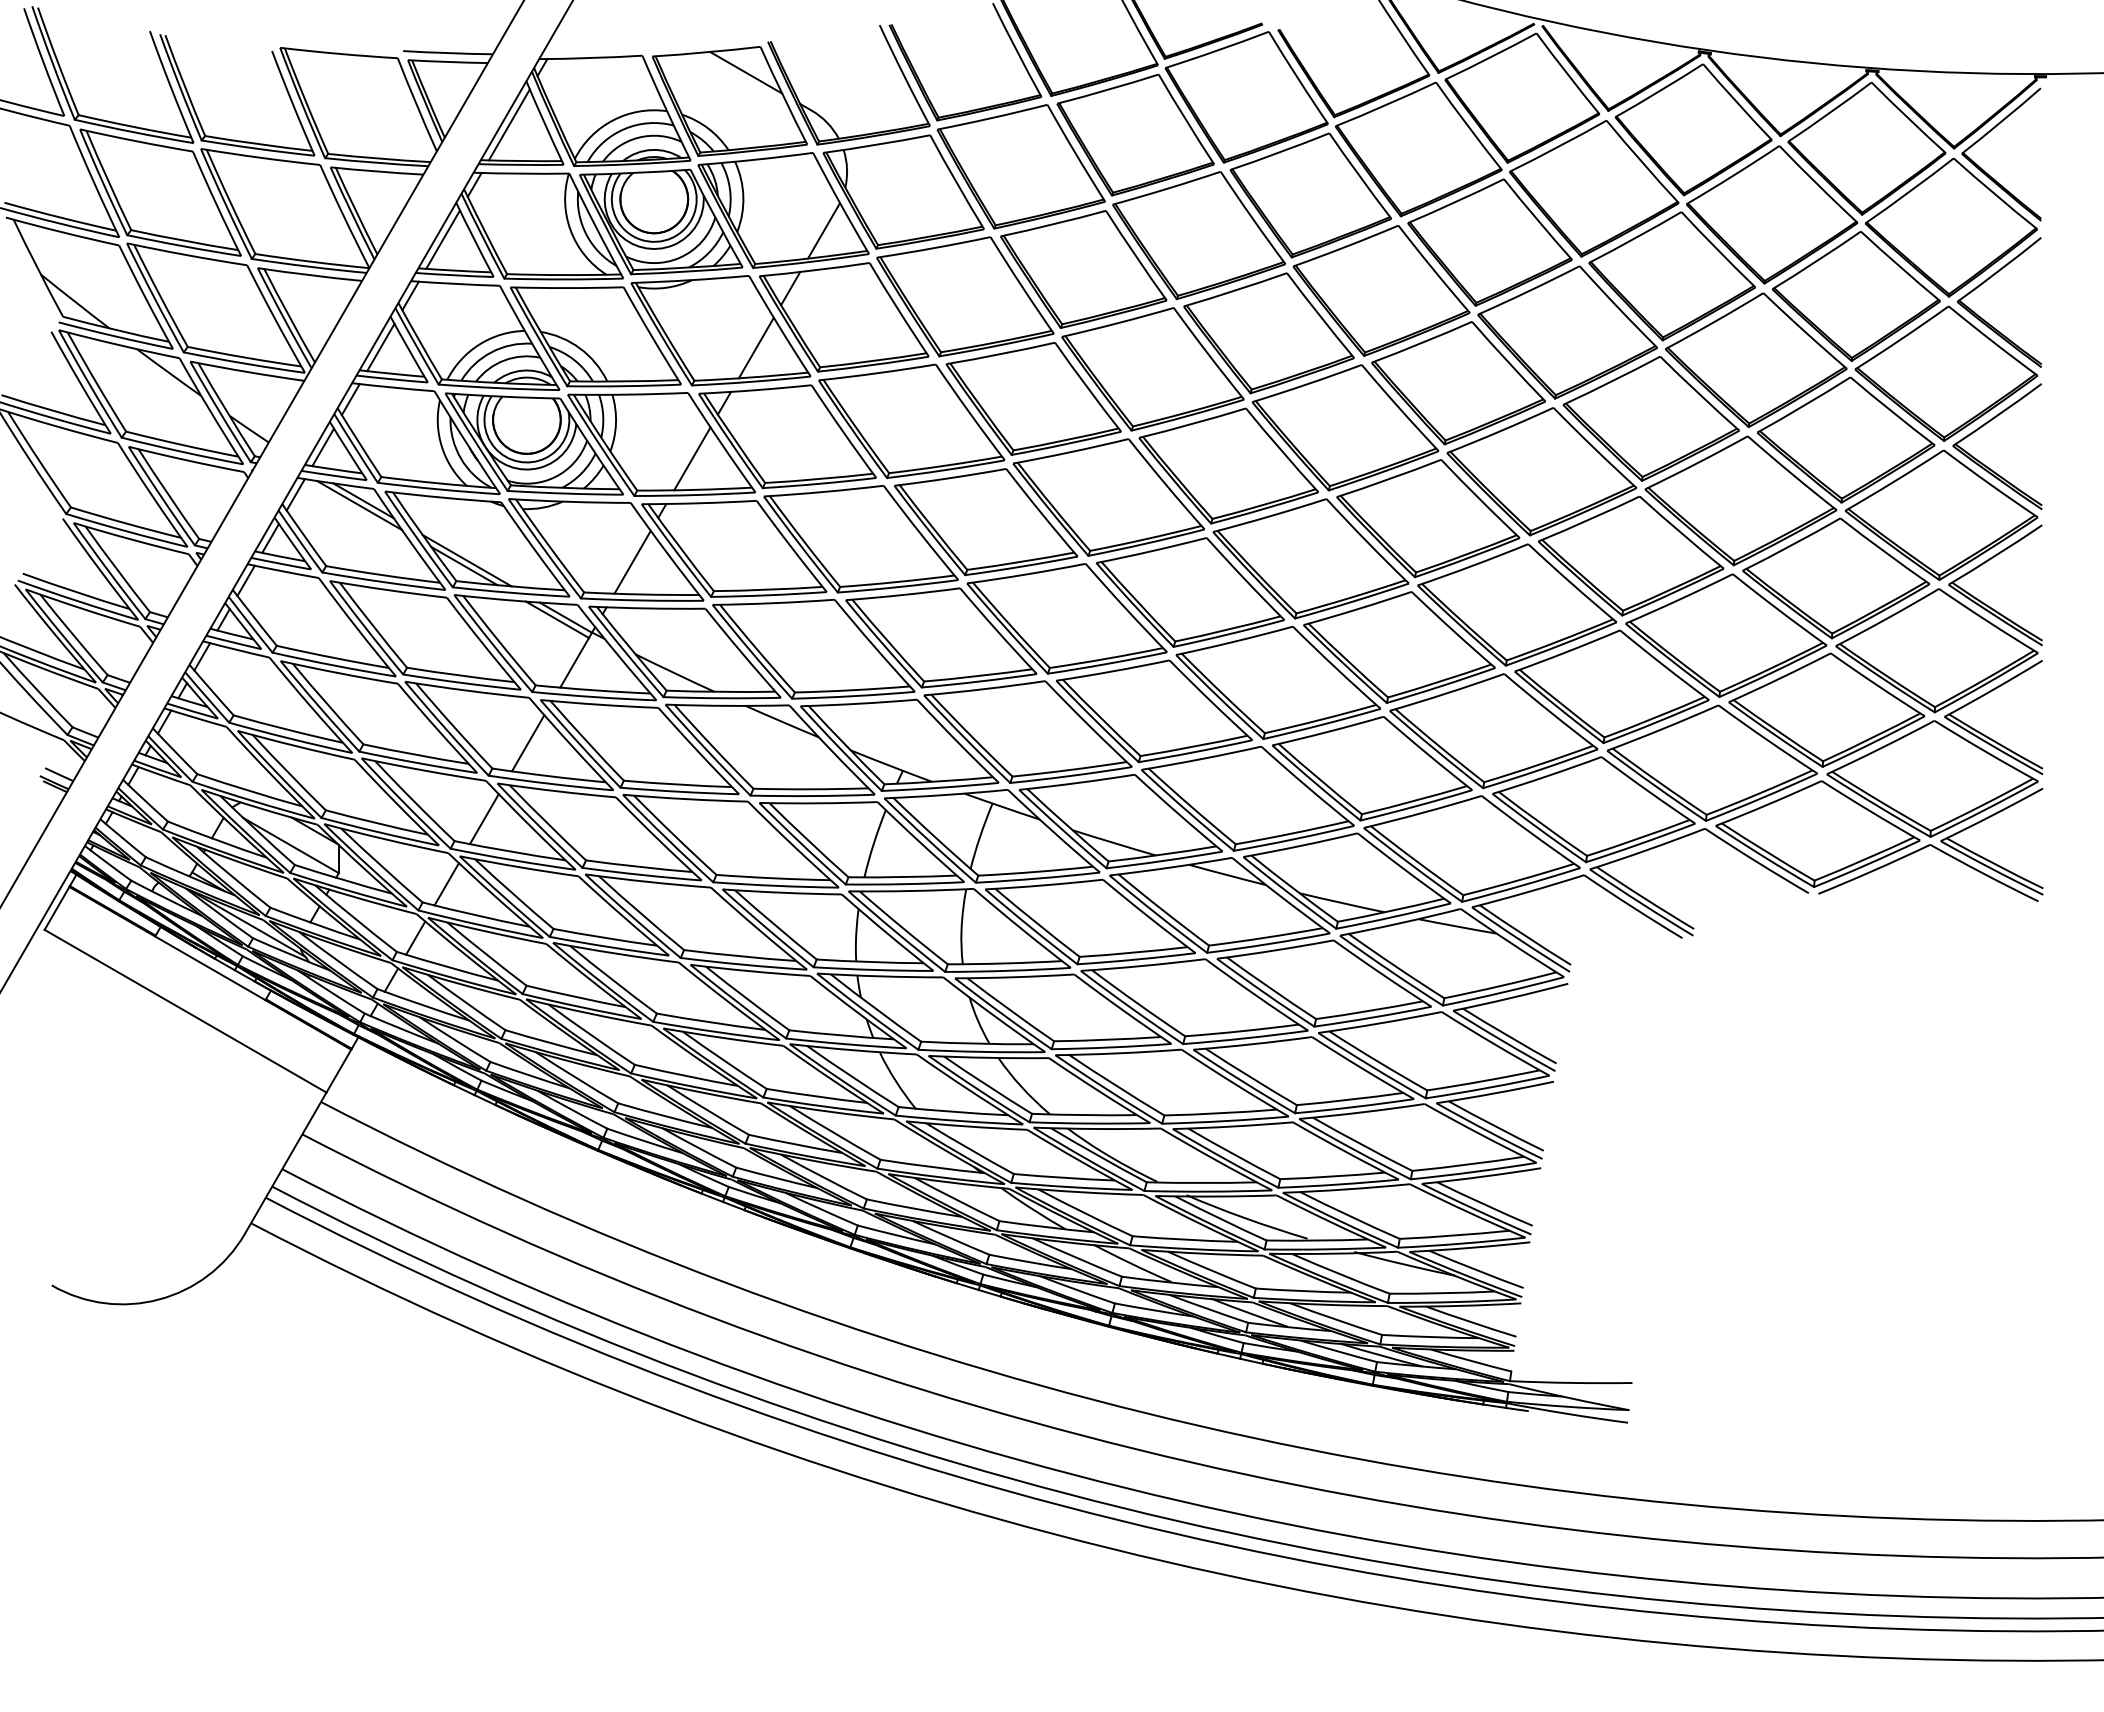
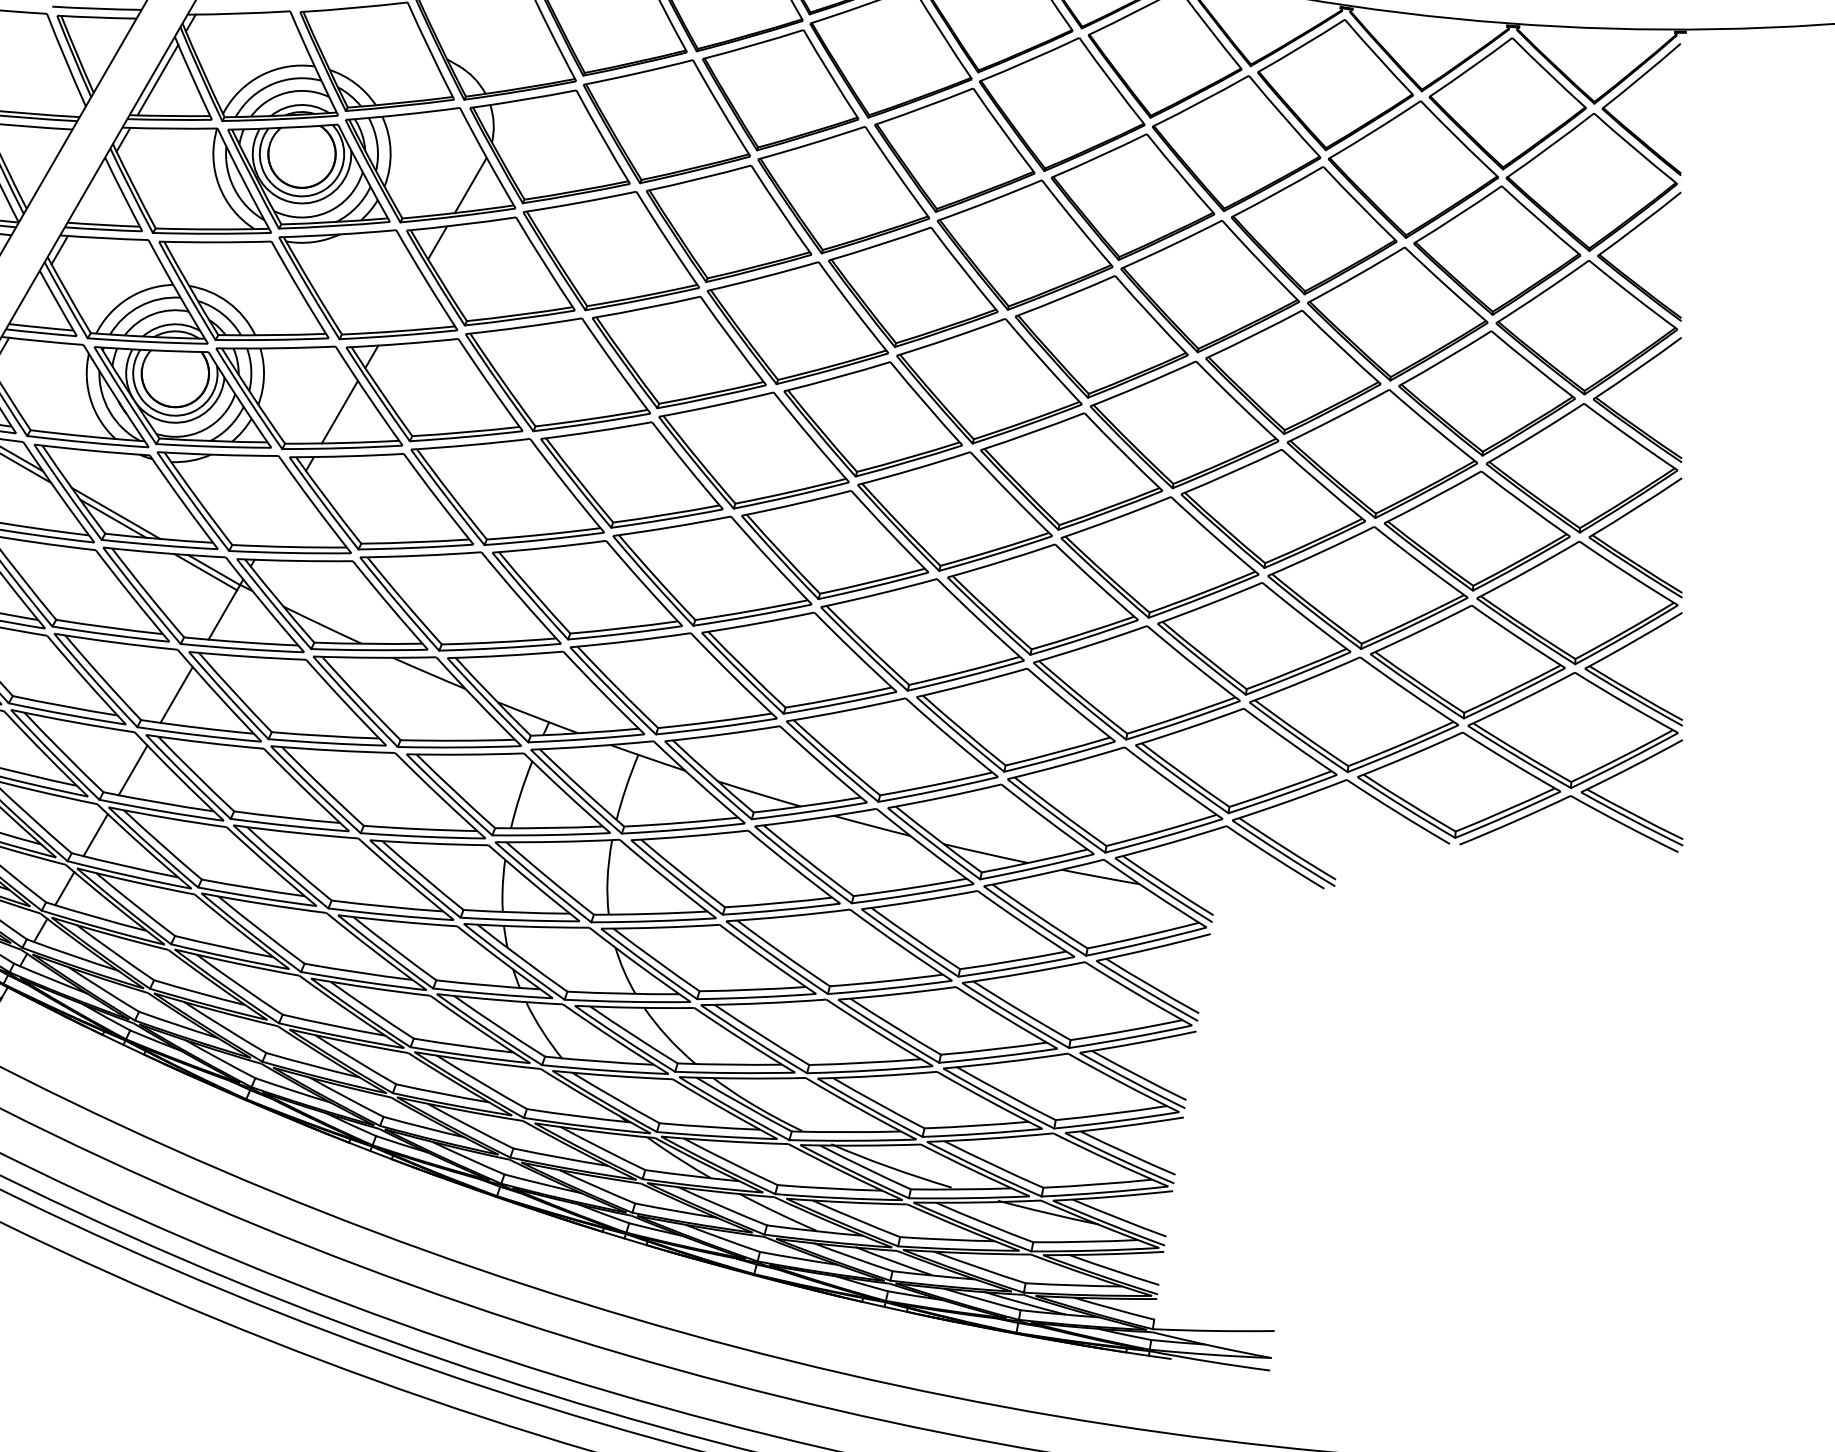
line: (746, 72) -> (393, 28), removed
line: (442, 239) -> (91, 194), removed
line: (380, 347) -> (29, 301), removed
line: (755, 347) -> (402, 301), removed
line: (632, 561) -> (280, 514), removed

